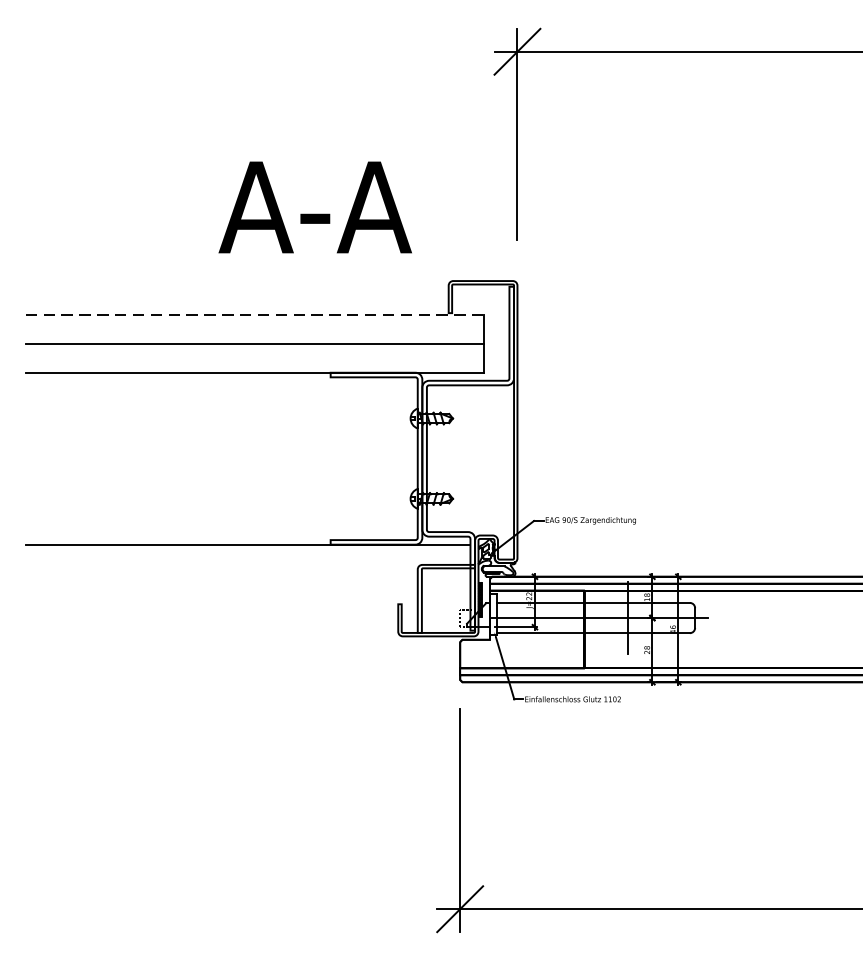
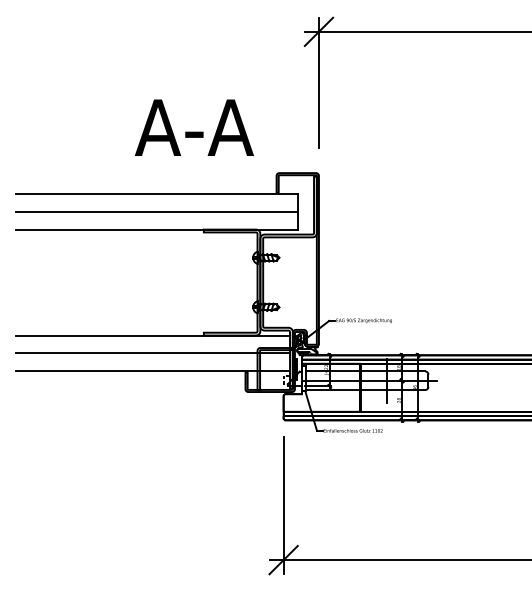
line: (255, 315) -> (157, 194), dashed -> solid
line: (248, 573) -> (153, 353), added
line: (248, 601) -> (153, 370), added

